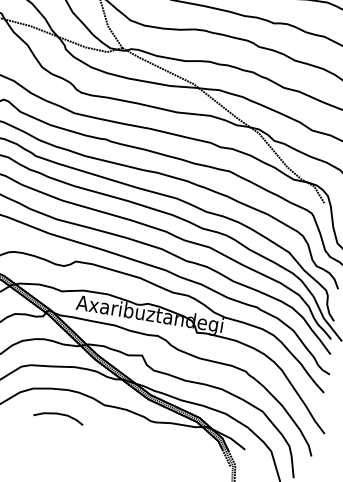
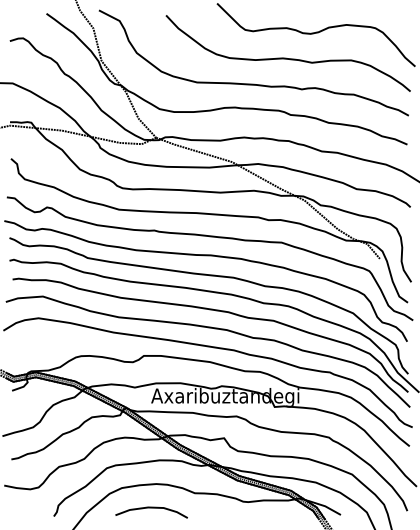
part: (58, 417) -> (151, 512), size x1.43

